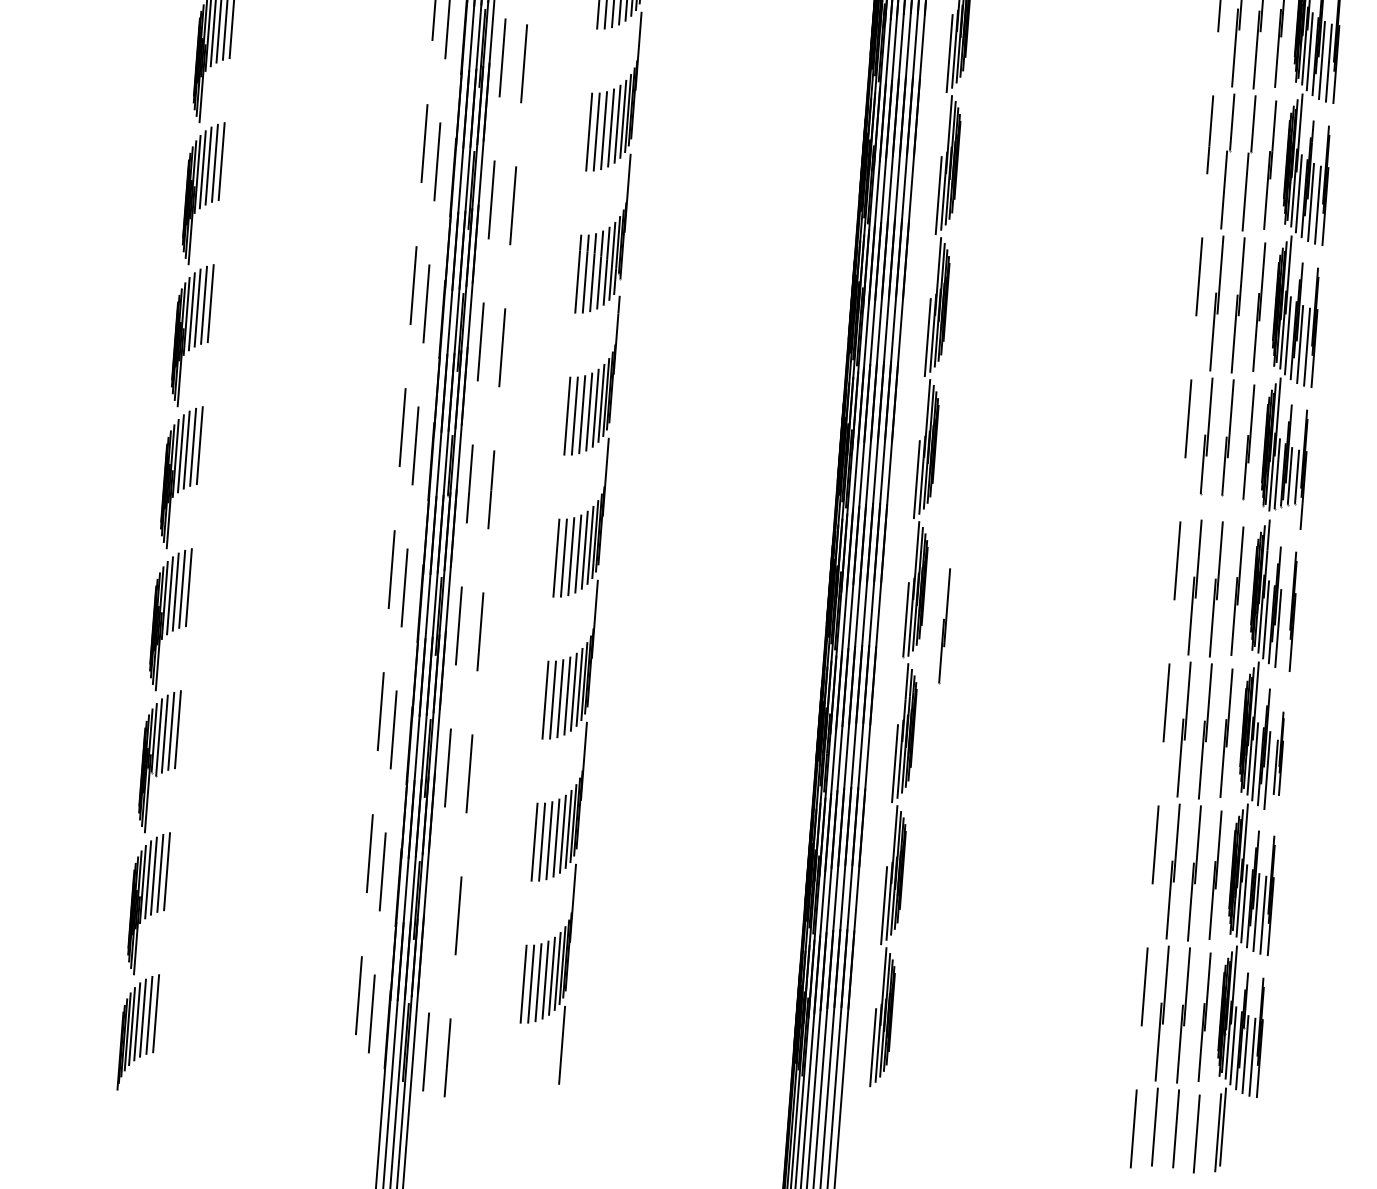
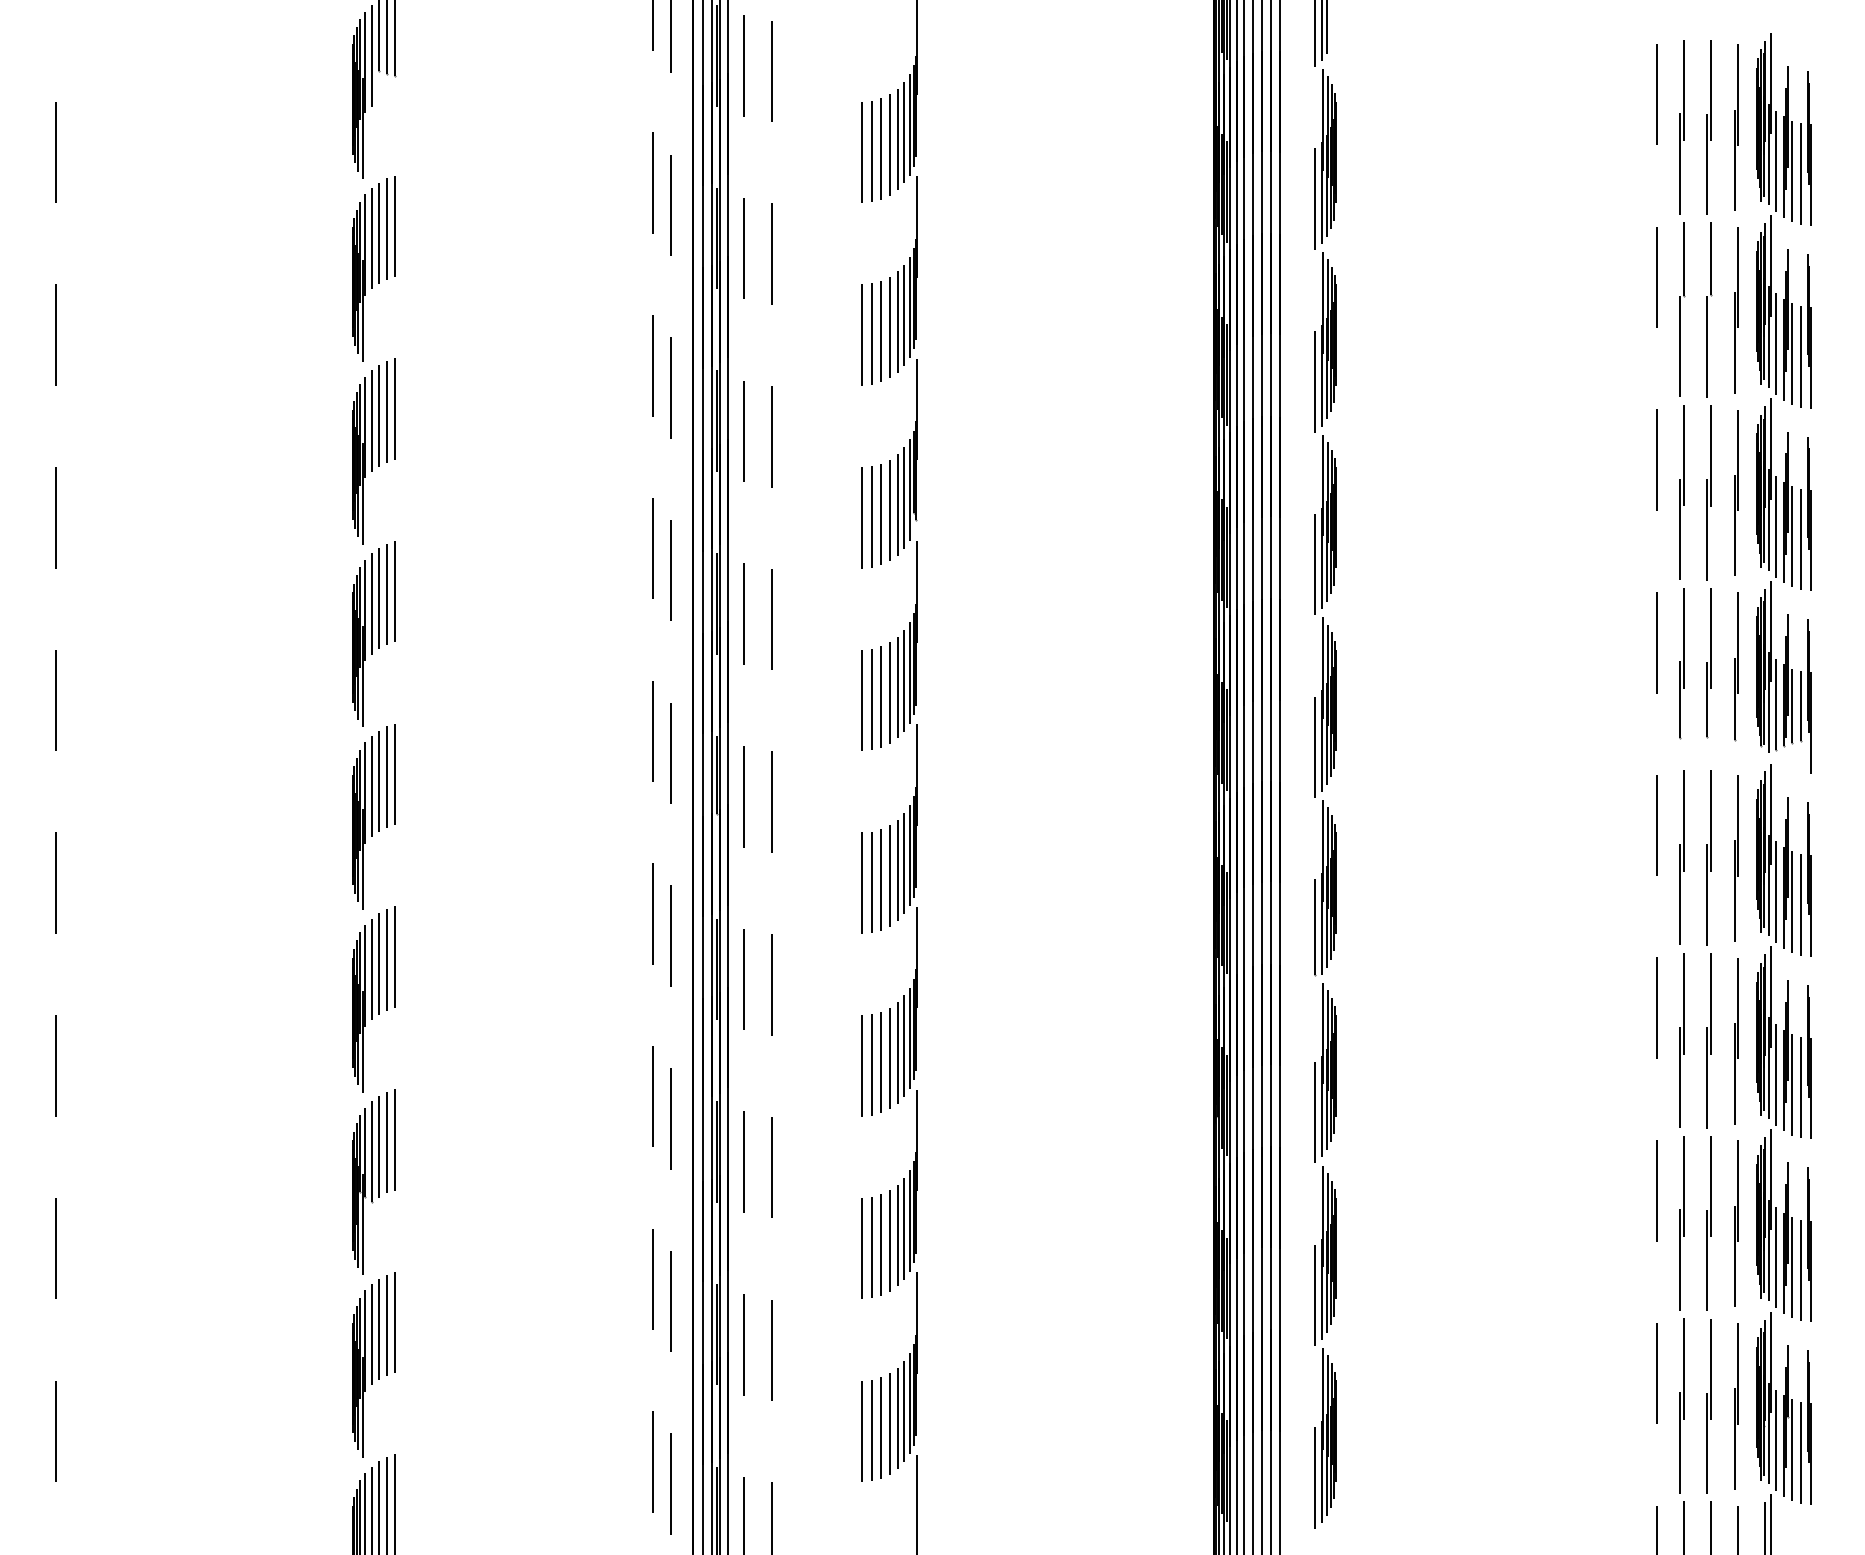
part: (944, 625) -> (1365, 931), removed
line: (1285, 630) -> (1801, 904), added
part: (1279, 753) -> (1805, 1061), size x1.43
line: (437, 909) -> (744, 1344), added

